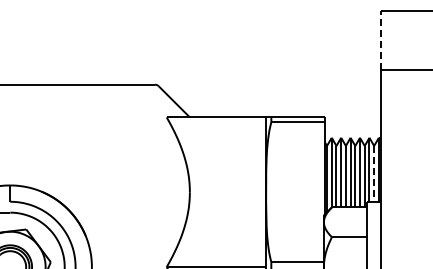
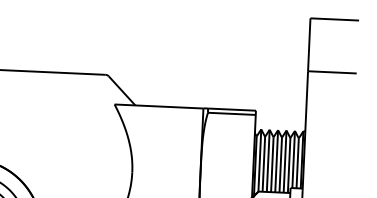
line: (381, 40) -> (309, 44), dashed -> solid
line: (374, 173) -> (298, 163), dashed -> solid

